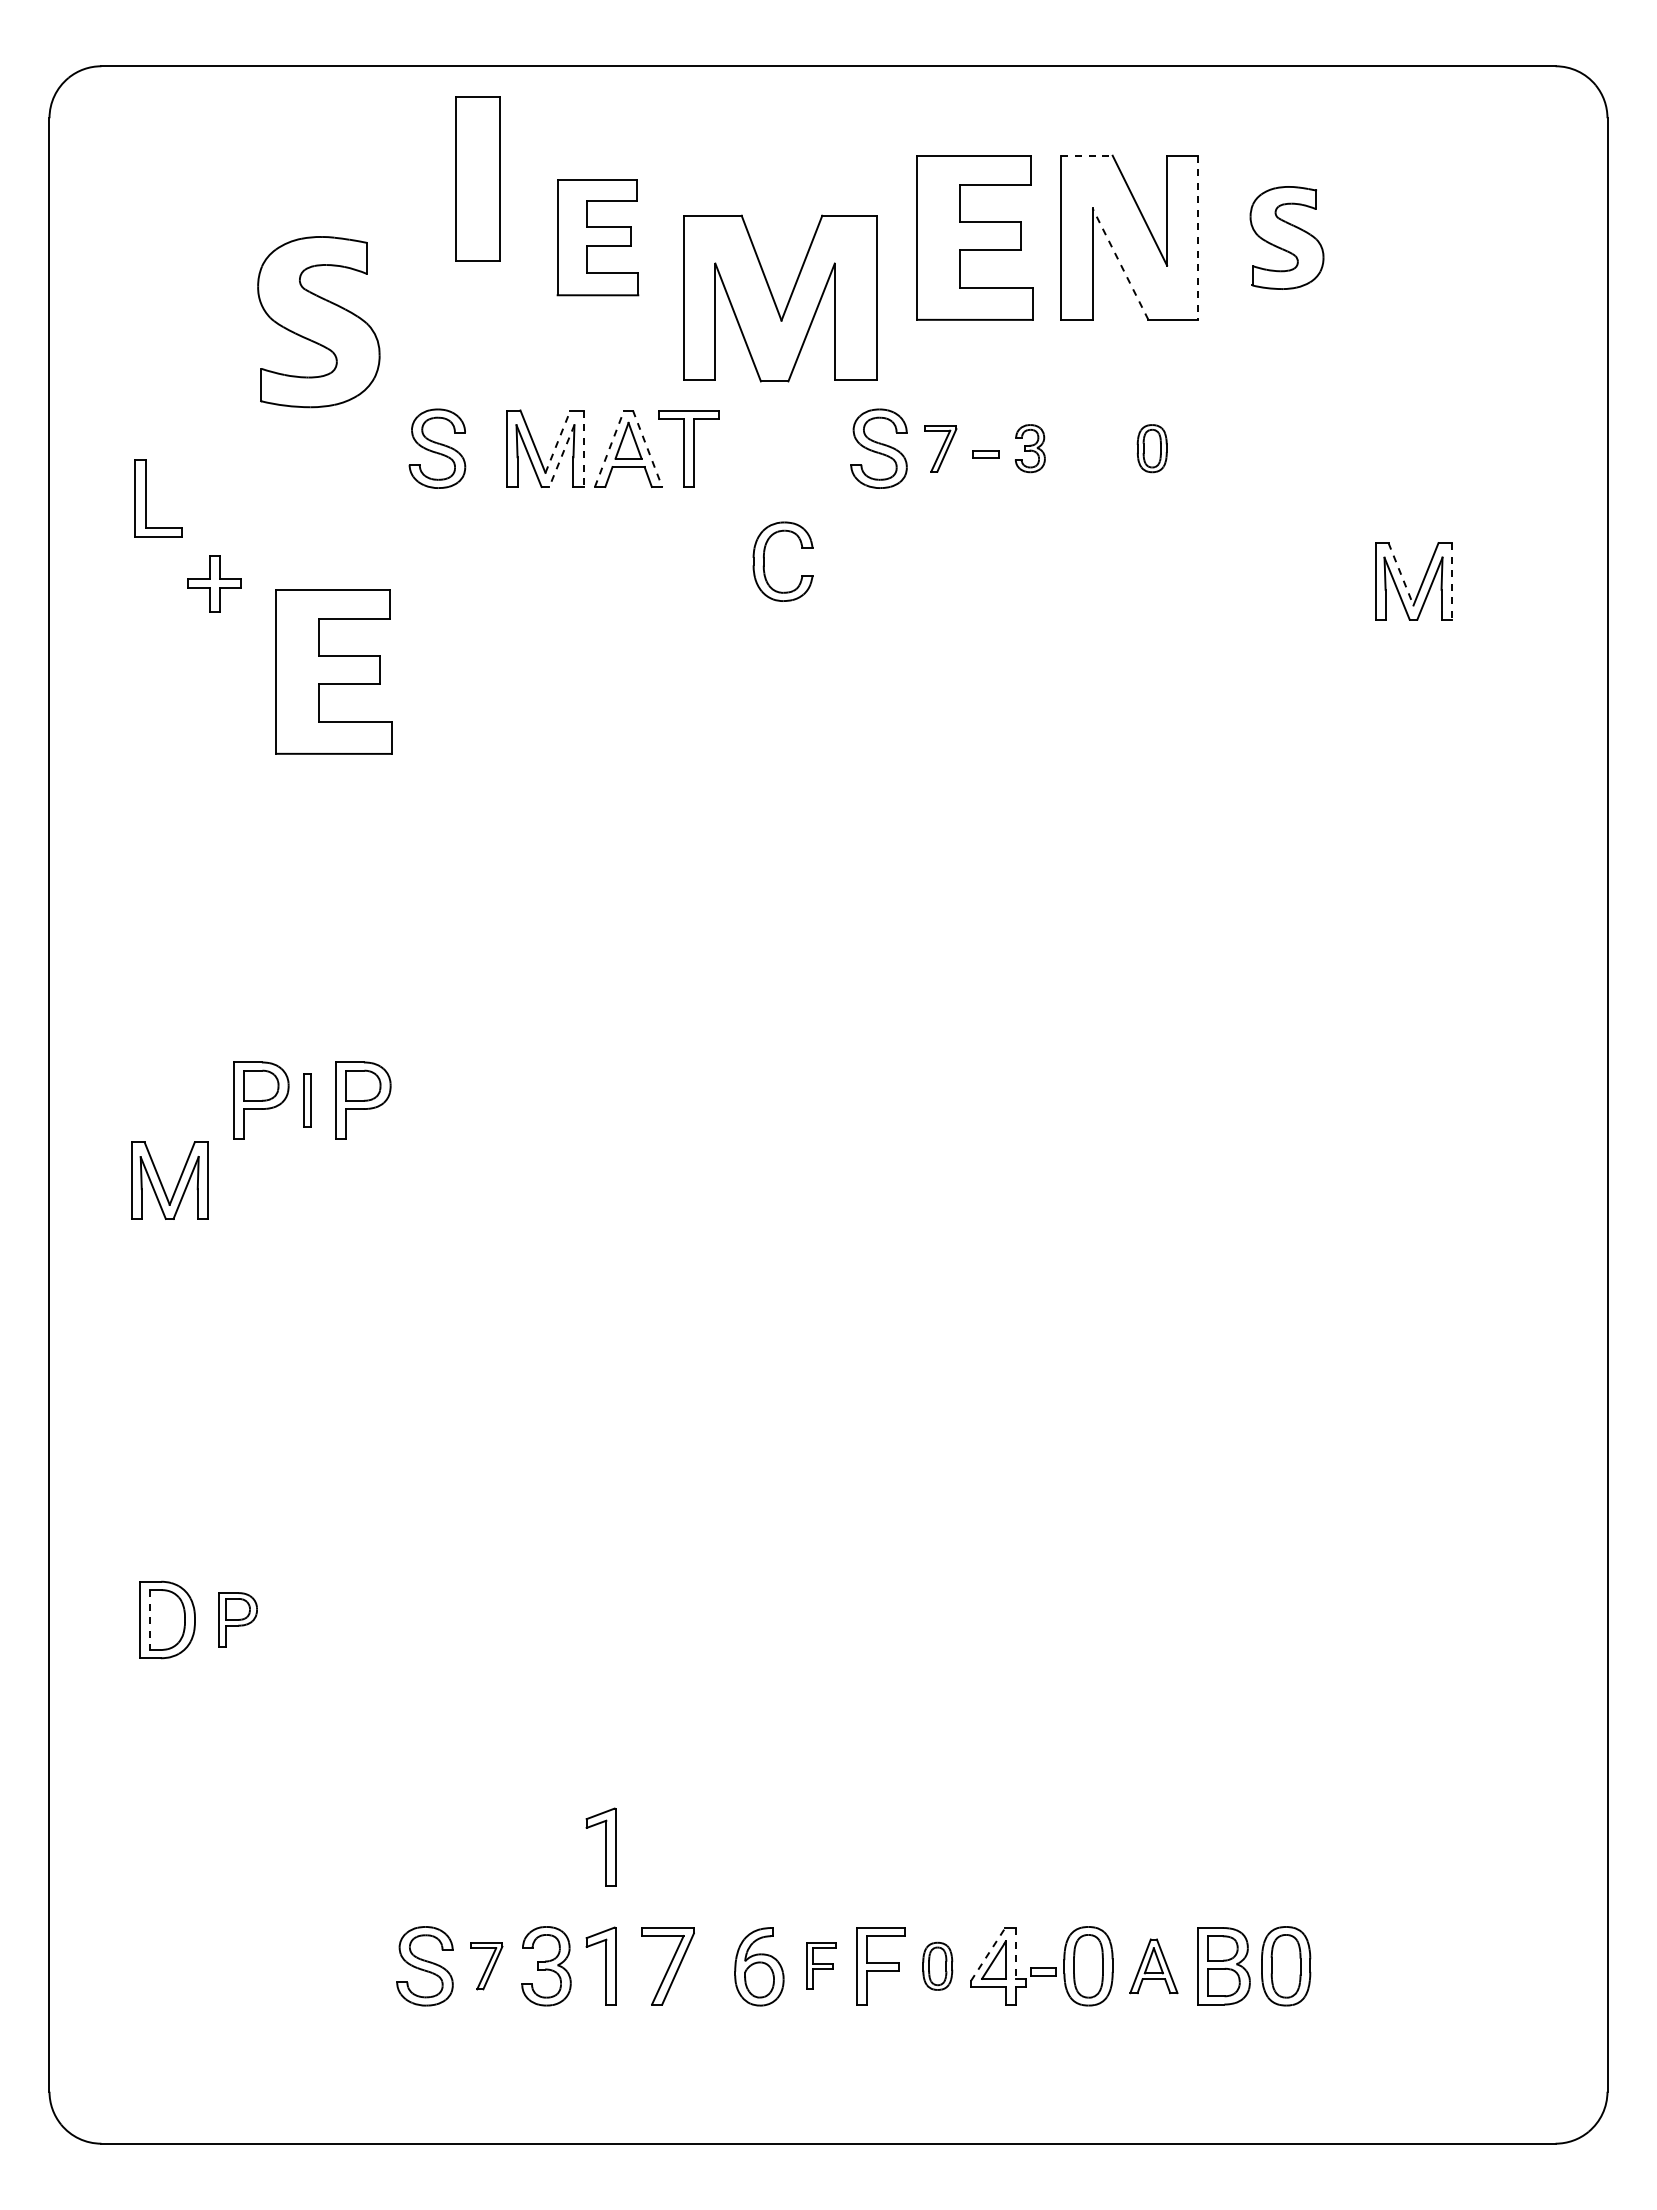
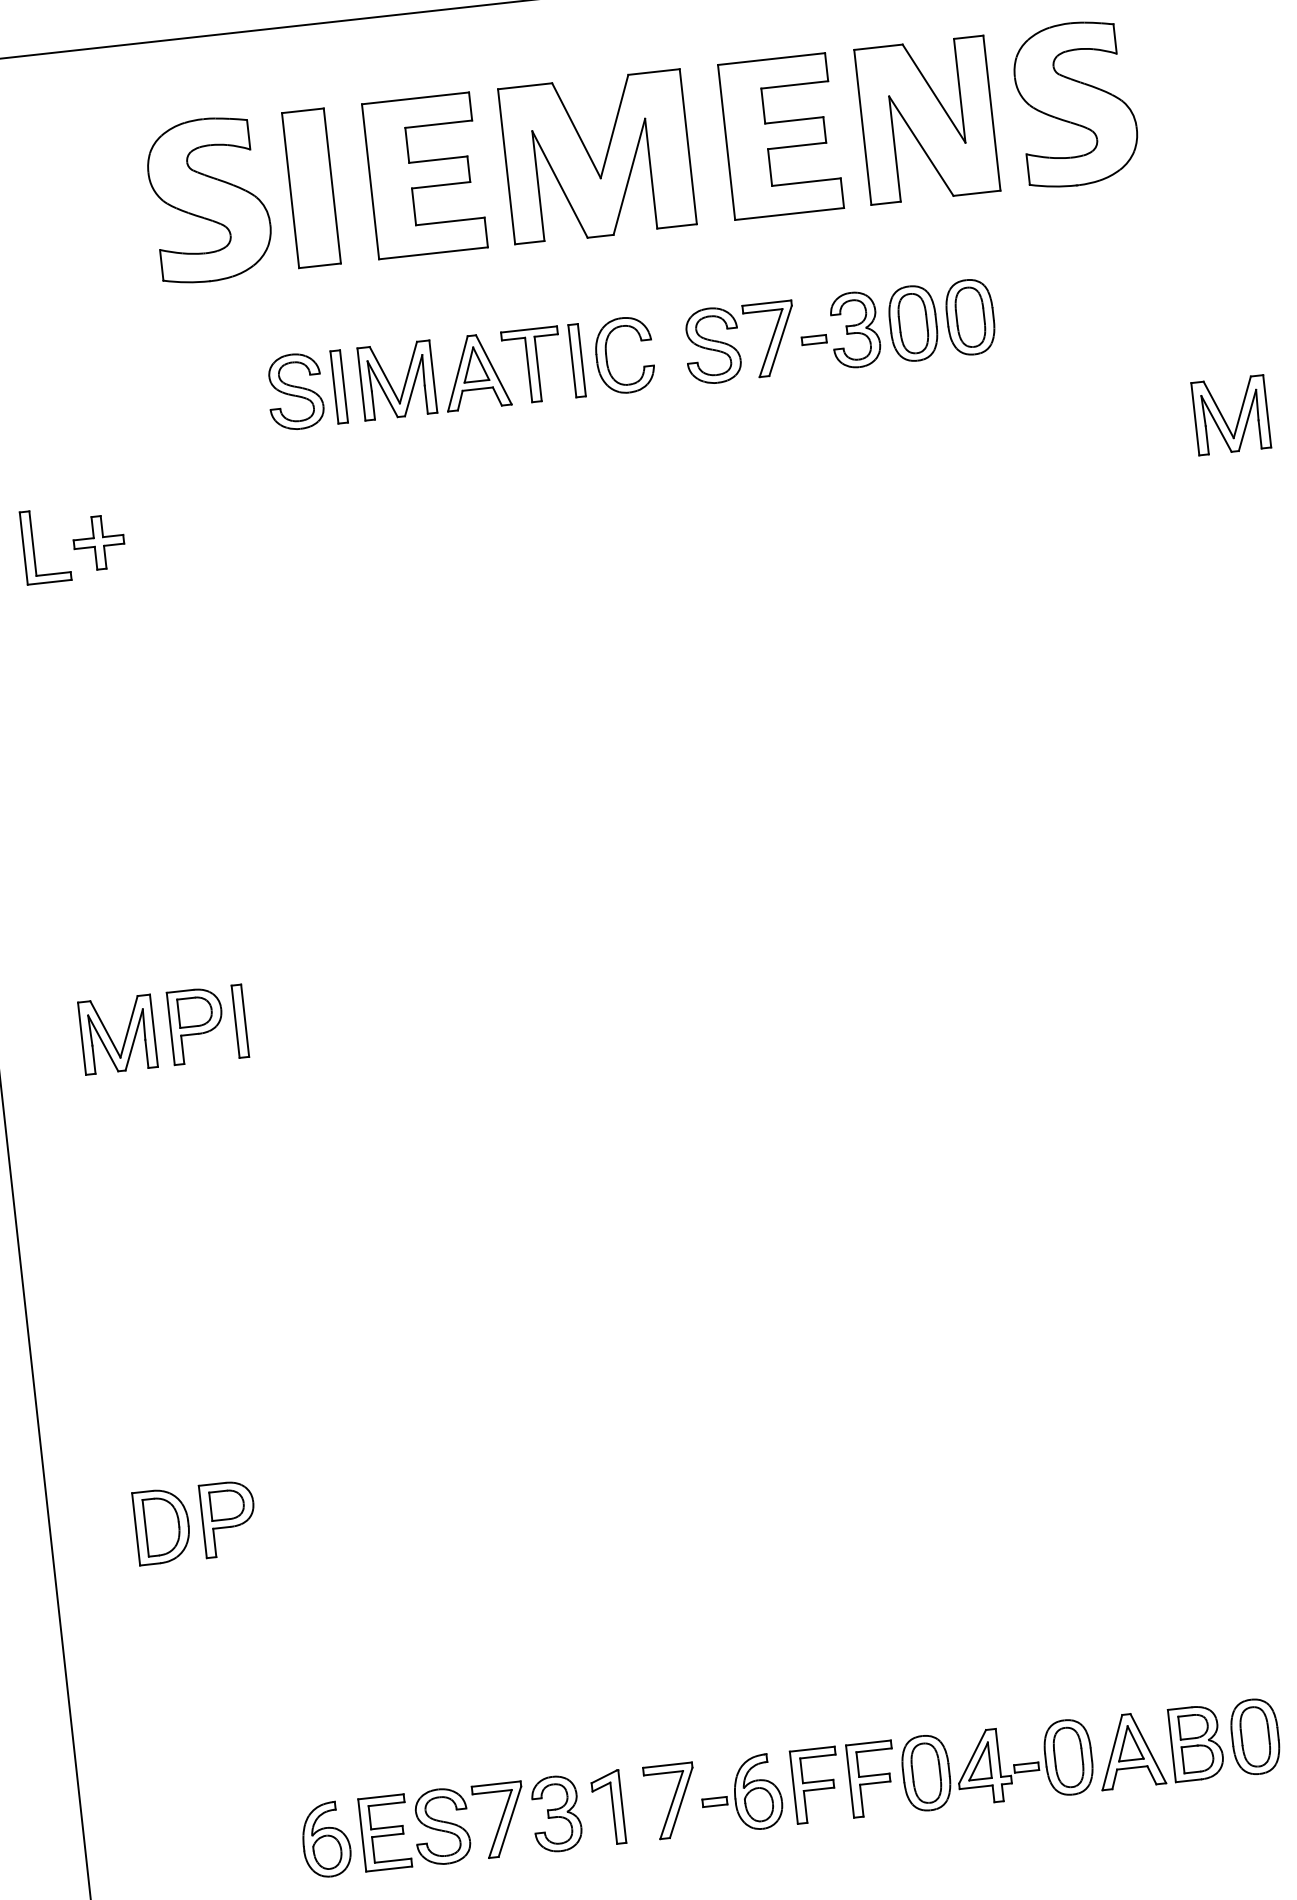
line: (1087, 155) -> (878, 47), dashed -> solid
part: (477, 178) -> (311, 188), moved
part: (597, 237) -> (424, 175), size x1.43
part: (1286, 237) -> (1075, 103), size x1.67
line: (1198, 238) -> (992, 113), dashed -> solid
line: (1120, 263) -> (921, 145), dashed -> solid
part: (780, 298) -> (597, 157), moved
part: (318, 322) -> (209, 200), moved
line: (557, 441) -> (407, 372), dashed -> solid
part: (483, 448) -> (338, 386), added
line: (609, 448) -> (457, 373), dashed -> solid
line: (647, 448) -> (493, 369), dashed -> solid
part: (735, 448) -> (576, 360), added
part: (940, 448) -> (770, 339), size x1.67
part: (1030, 448) -> (855, 329), size x1.67
part: (1091, 448) -> (913, 323), added
part: (1152, 448) -> (970, 317), size x1.67
line: (583, 449) -> (433, 377), dashed -> solid
line: (561, 456) -> (413, 386), dashed -> solid
part: (146, 498) -> (34, 547), moved
part: (764, 561) -> (607, 357), moved
line: (1401, 574) -> (1219, 410), dashed -> solid
line: (1451, 581) -> (1267, 411), dashed -> solid
part: (333, 671) -> (220, 613), removed
part: (306, 1100) -> (239, 1021), size x1.43
part: (363, 1100) -> (293, 1015), removed
part: (162, 1183) -> (111, 1038), moved
part: (237, 1619) -> (228, 1518), size x1.43
line: (149, 1620) -> (145, 1528), dashed -> solid
part: (600, 1846) -> (595, 1695), removed
line: (1015, 1953) -> (998, 1753), dashed -> solid
line: (988, 1954) -> (972, 1756), dashed -> solid
part: (302, 1966) -> (326, 1839), added
part: (364, 1966) -> (384, 1833), added
part: (486, 1966) -> (499, 1820), size x1.67
part: (821, 1966) -> (816, 1785), size x1.67
part: (937, 1966) -> (926, 1773), size x1.67
part: (1153, 1966) -> (1130, 1750), size x1.43
part: (713, 1971) -> (714, 1801), added

